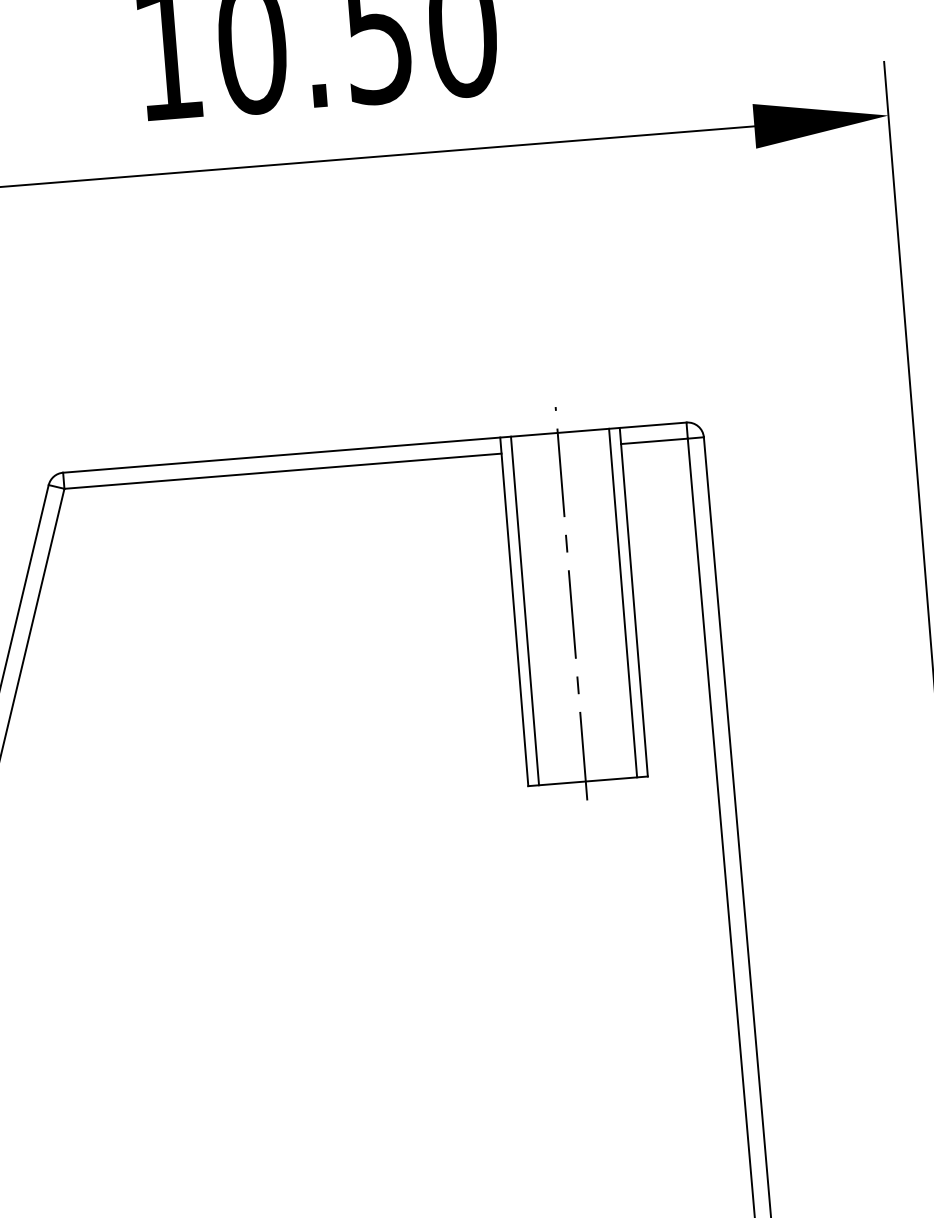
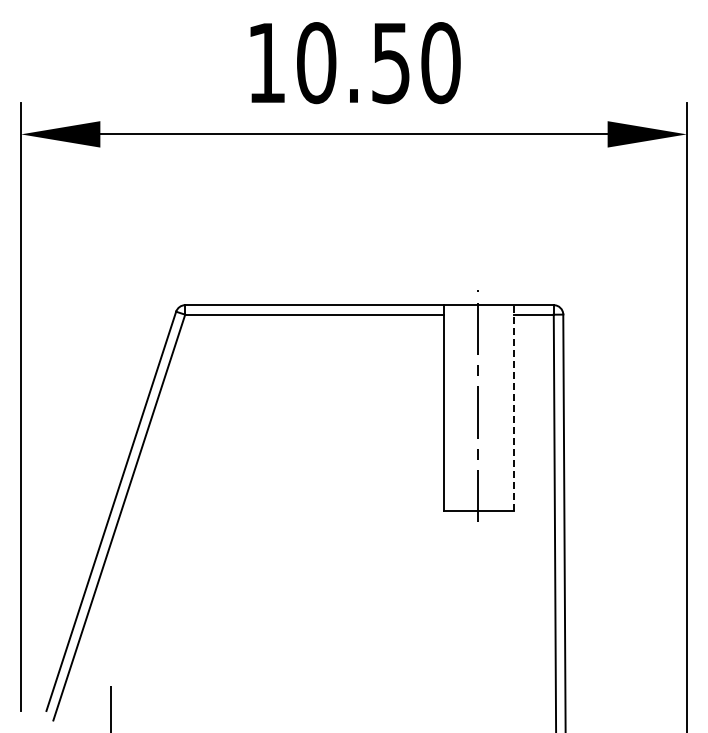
line: (634, 600) -> (514, 407), solid -> dashed
line: (622, 603) -> (507, 408), removed
line: (525, 611) -> (450, 408), removed

